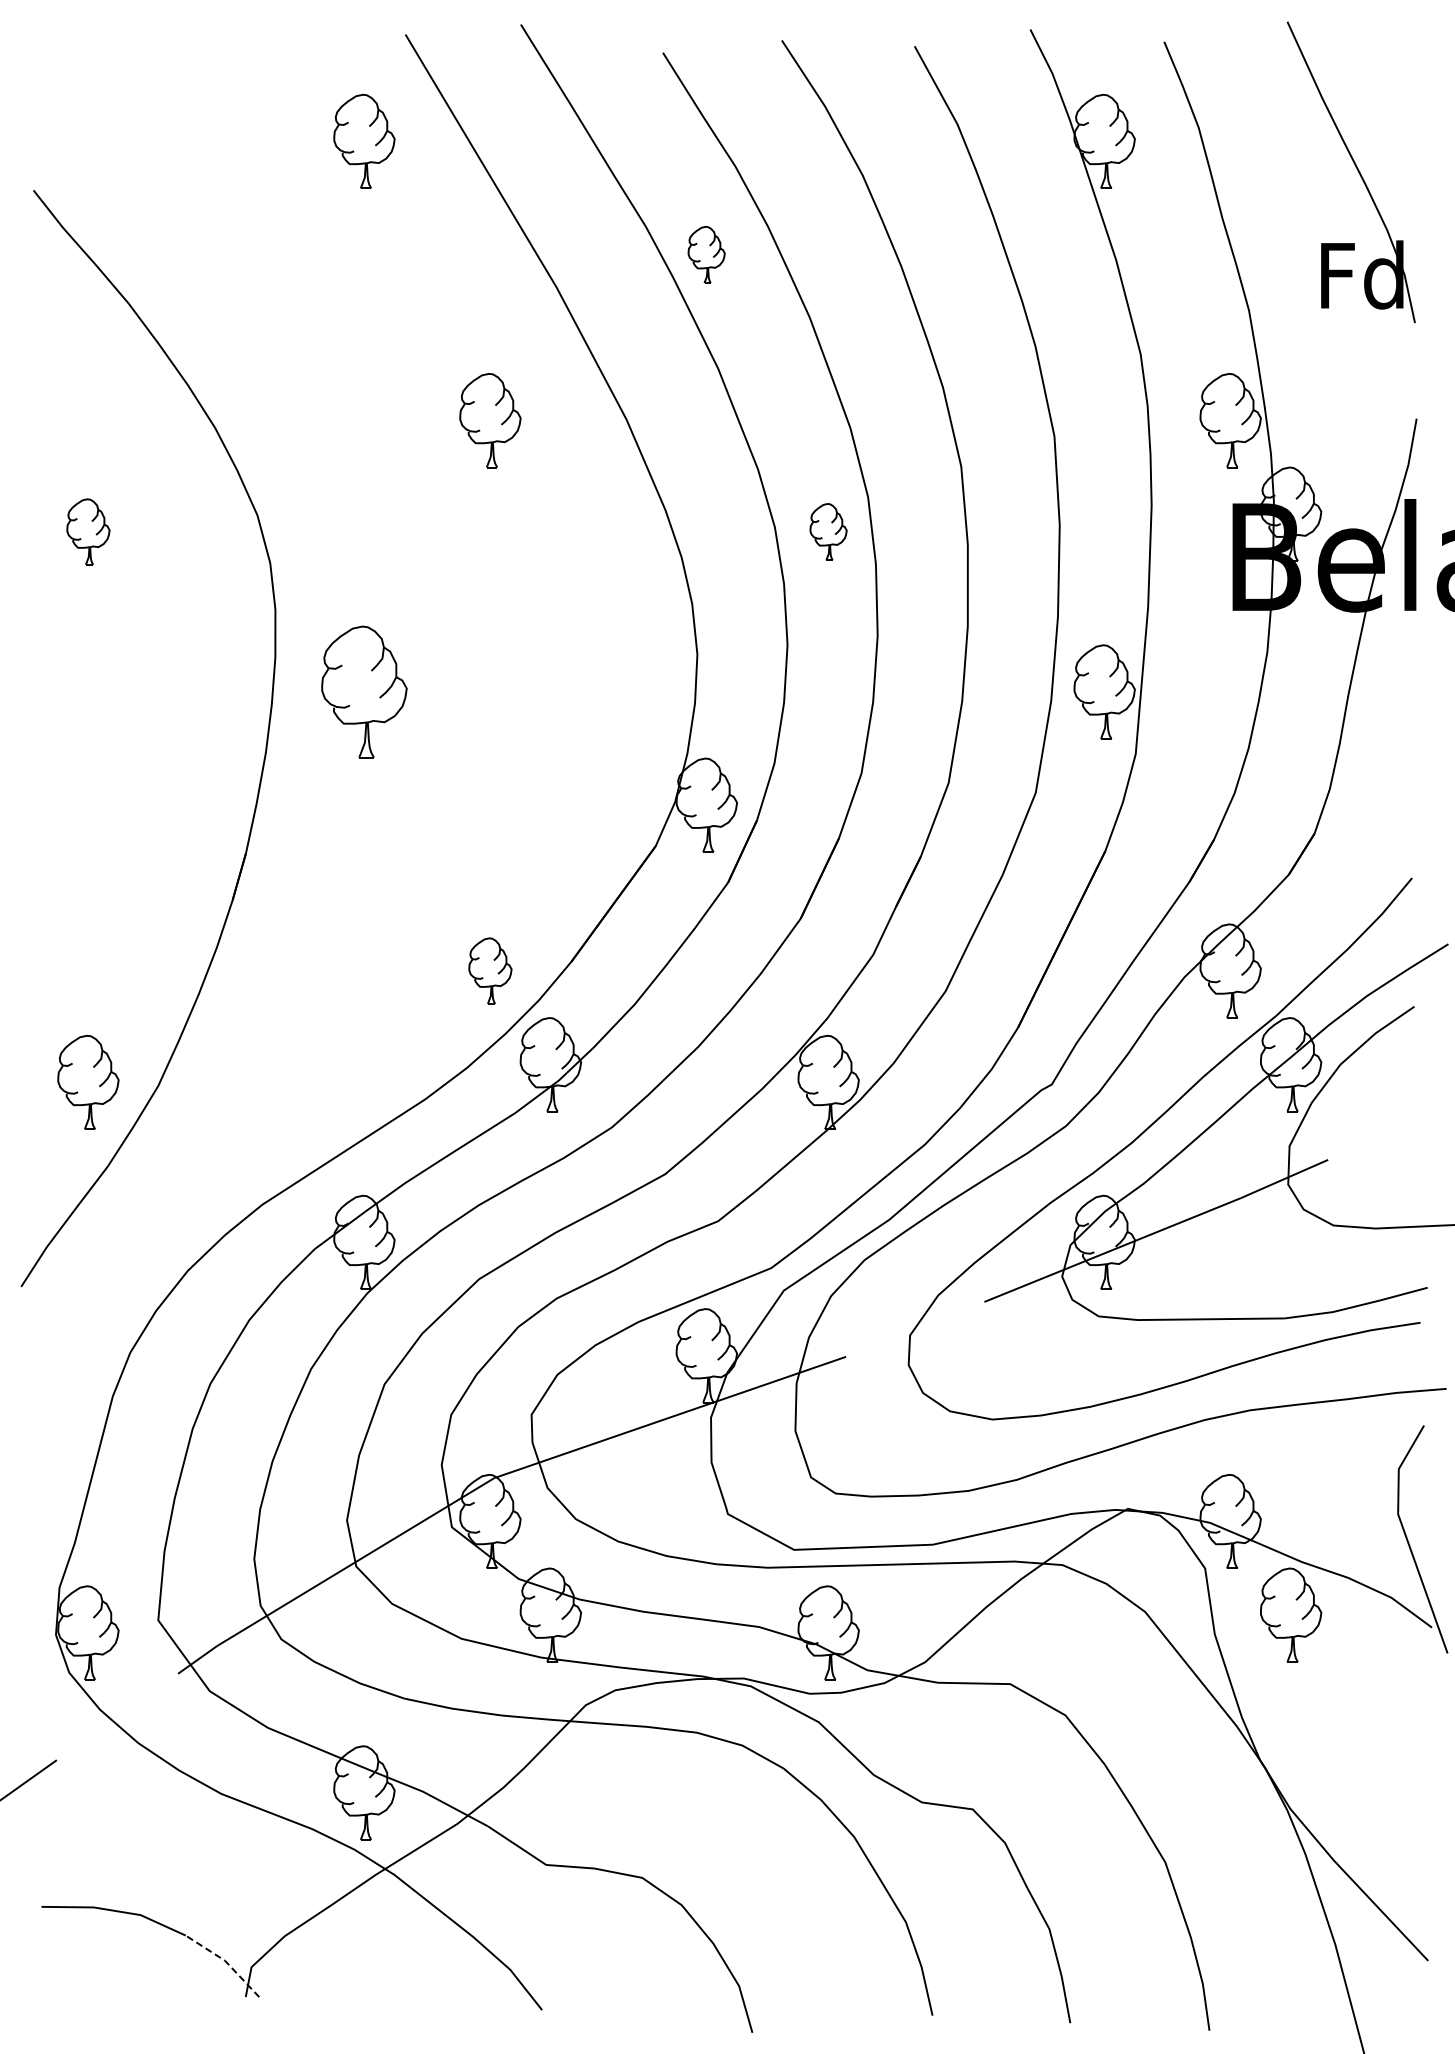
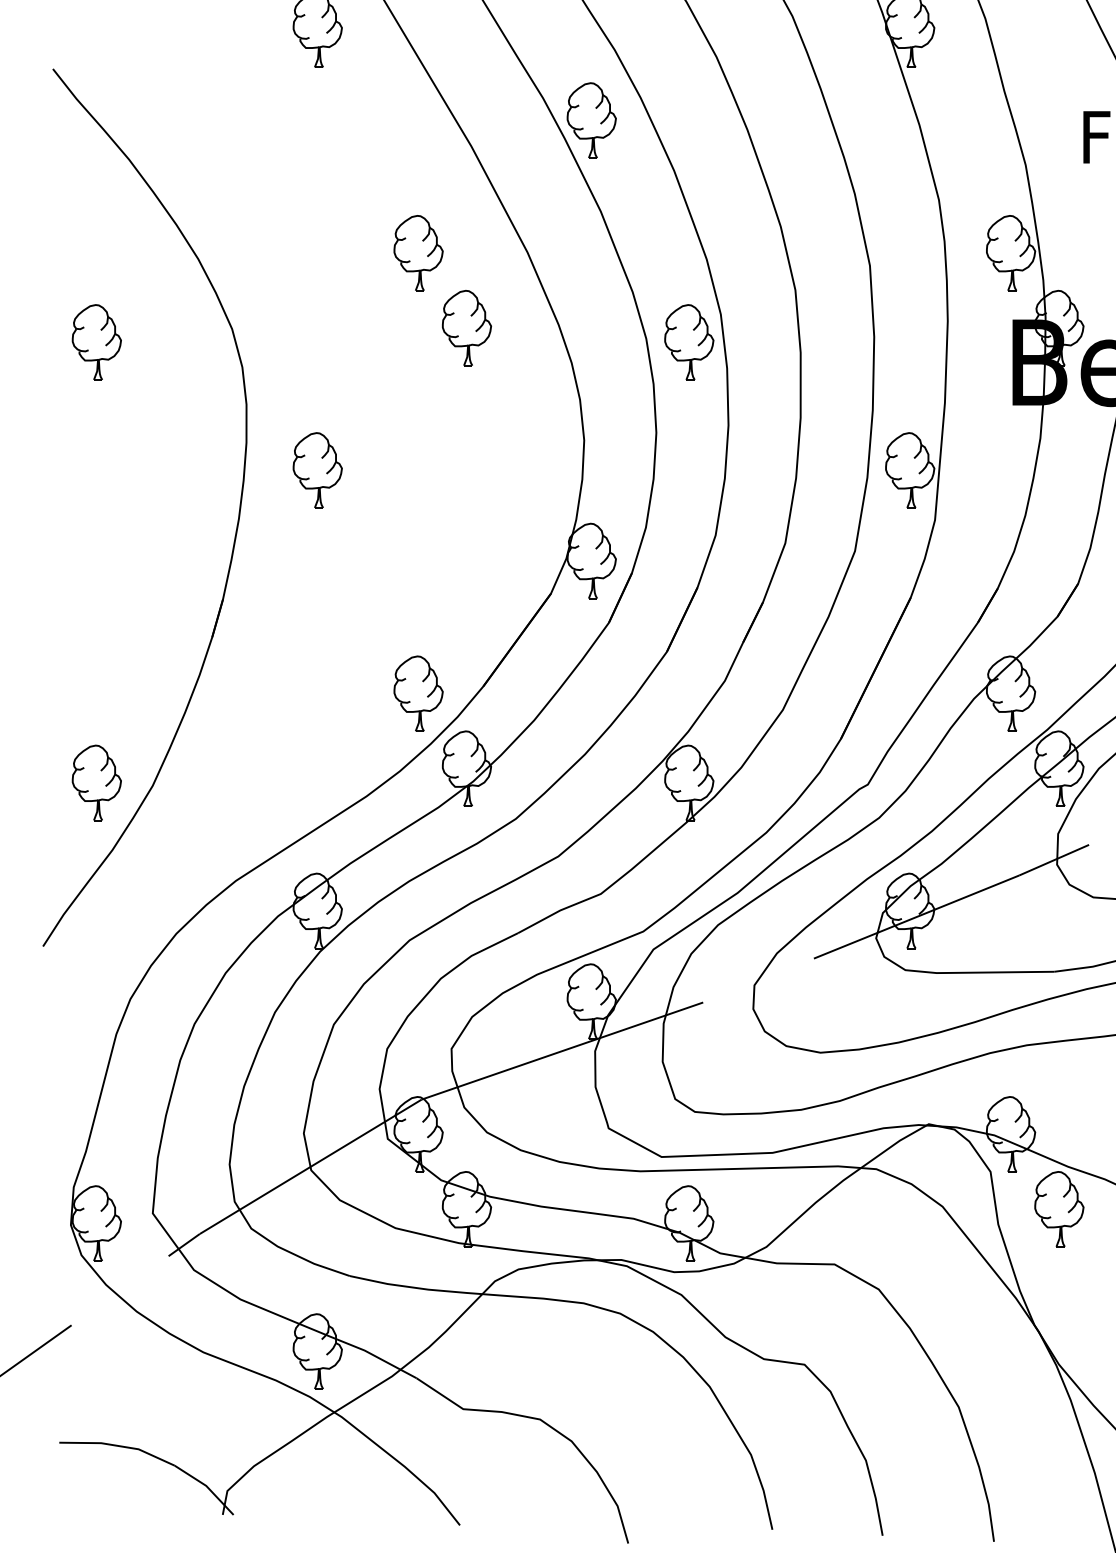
part: (706, 254) -> (591, 120), size x1.67
part: (550, 513) -> (466, 327), added
part: (88, 531) -> (96, 342), size x1.43
part: (828, 531) -> (689, 342), size x1.67
part: (364, 691) -> (317, 470), size x0.71
part: (490, 970) -> (418, 693), size x1.43
line: (225, 1961) -> (206, 1486), dashed -> solid

